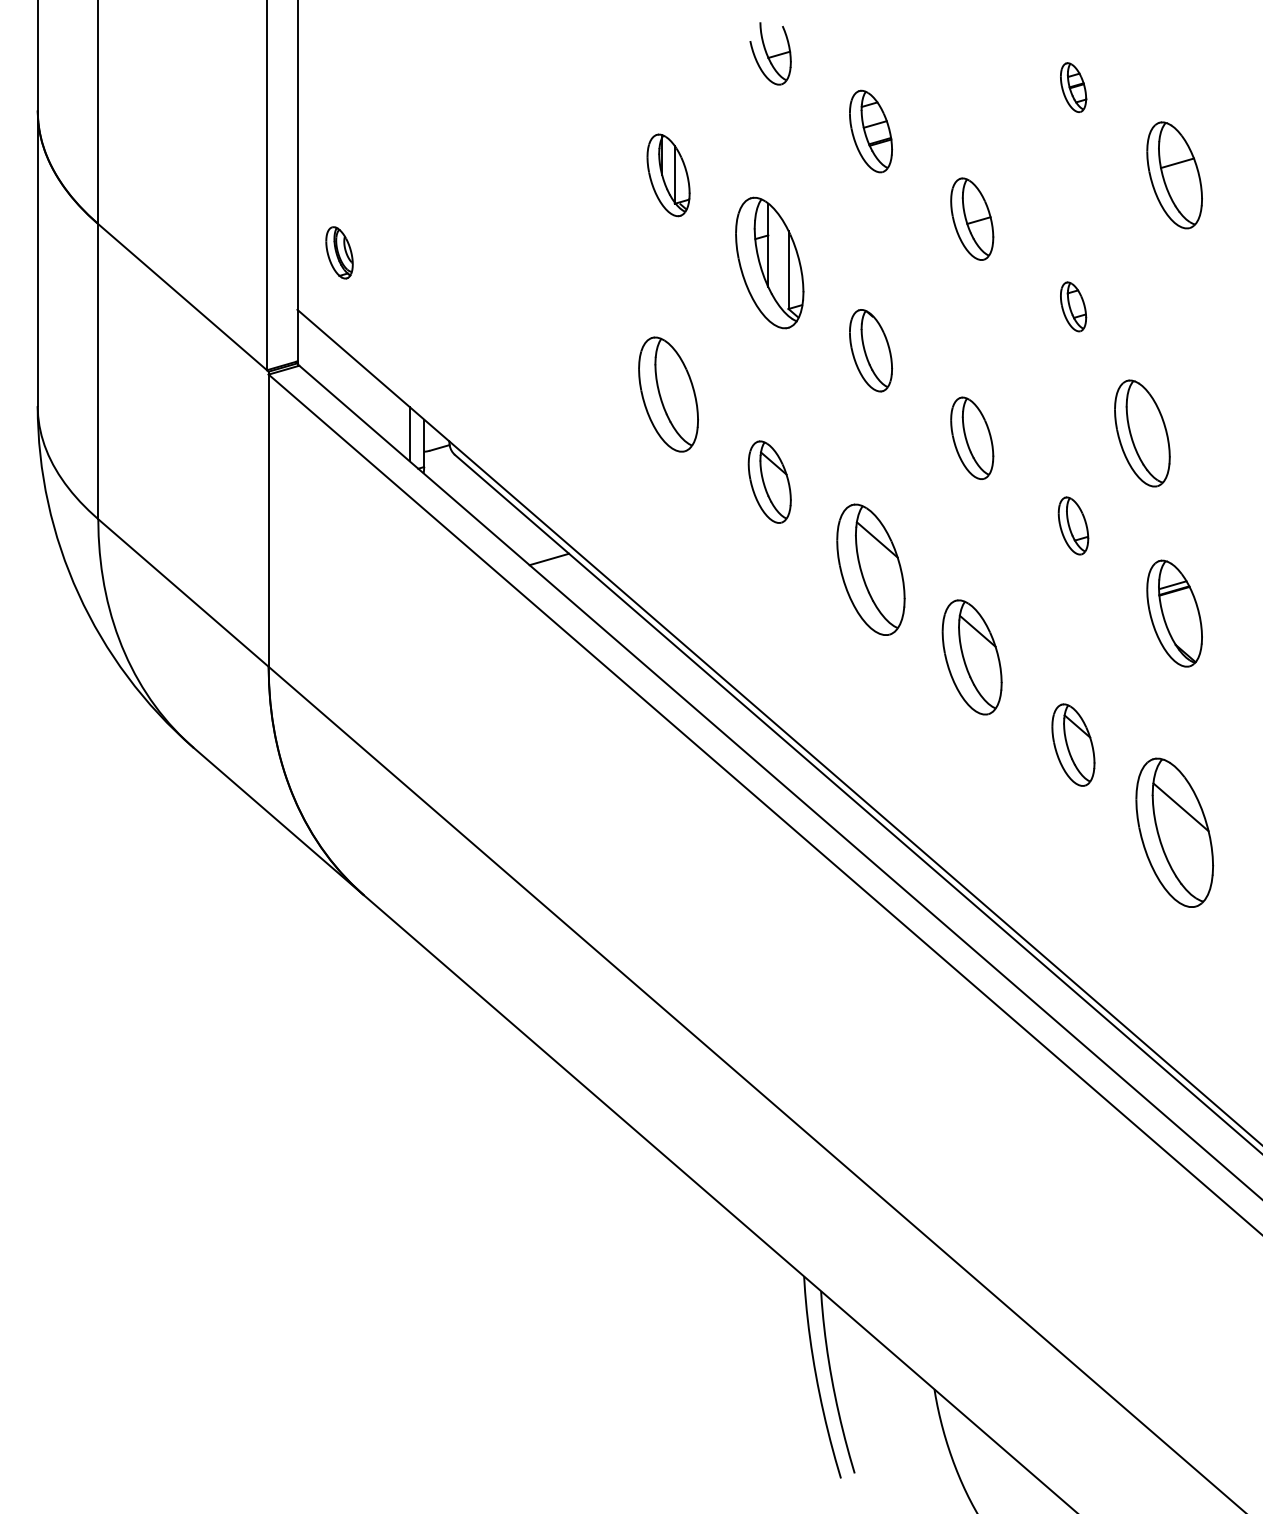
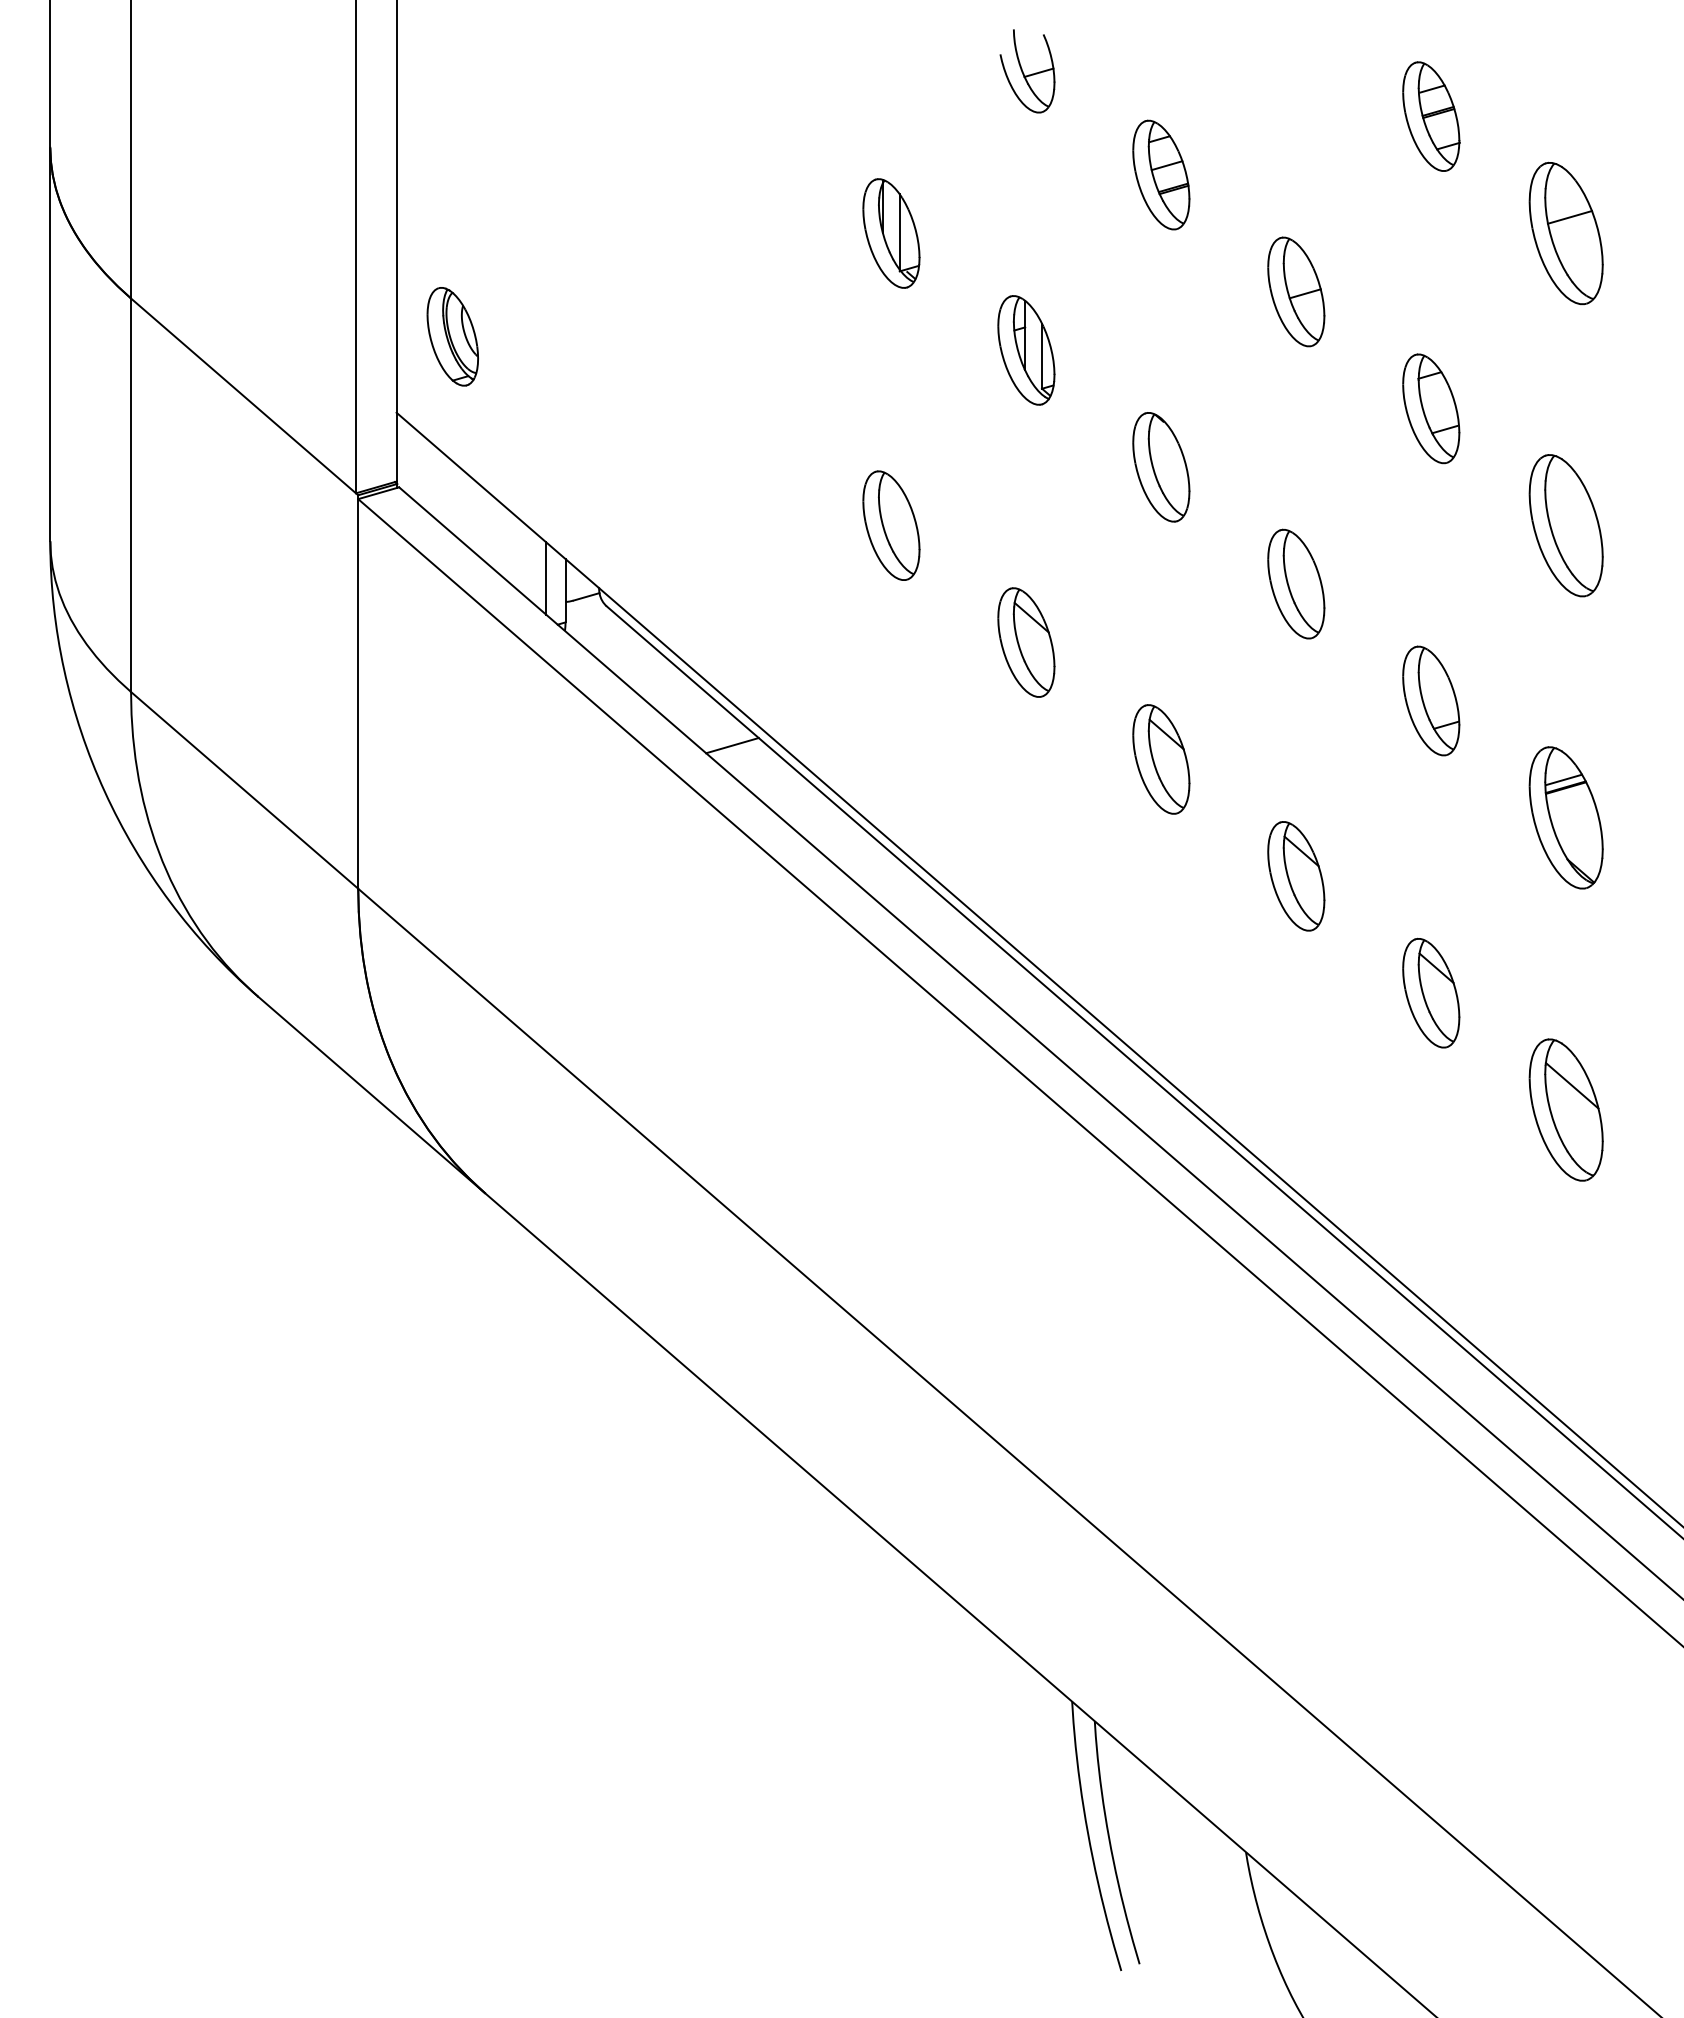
part: (1073, 87) -> (1431, 116), size x1.67
part: (339, 252) -> (452, 336), size x1.43
part: (769, 263) -> (1026, 350), size x0.62
part: (1073, 306) -> (1431, 408), size x1.67
part: (668, 394) -> (891, 525), size x0.71
part: (1141, 433) -> (1565, 525), moved
part: (1073, 525) -> (1431, 700), size x1.43
part: (871, 569) -> (1161, 759), size x0.62
part: (972, 657) -> (1296, 876), size x0.71
part: (1174, 832) -> (1565, 1109), size x0.71

